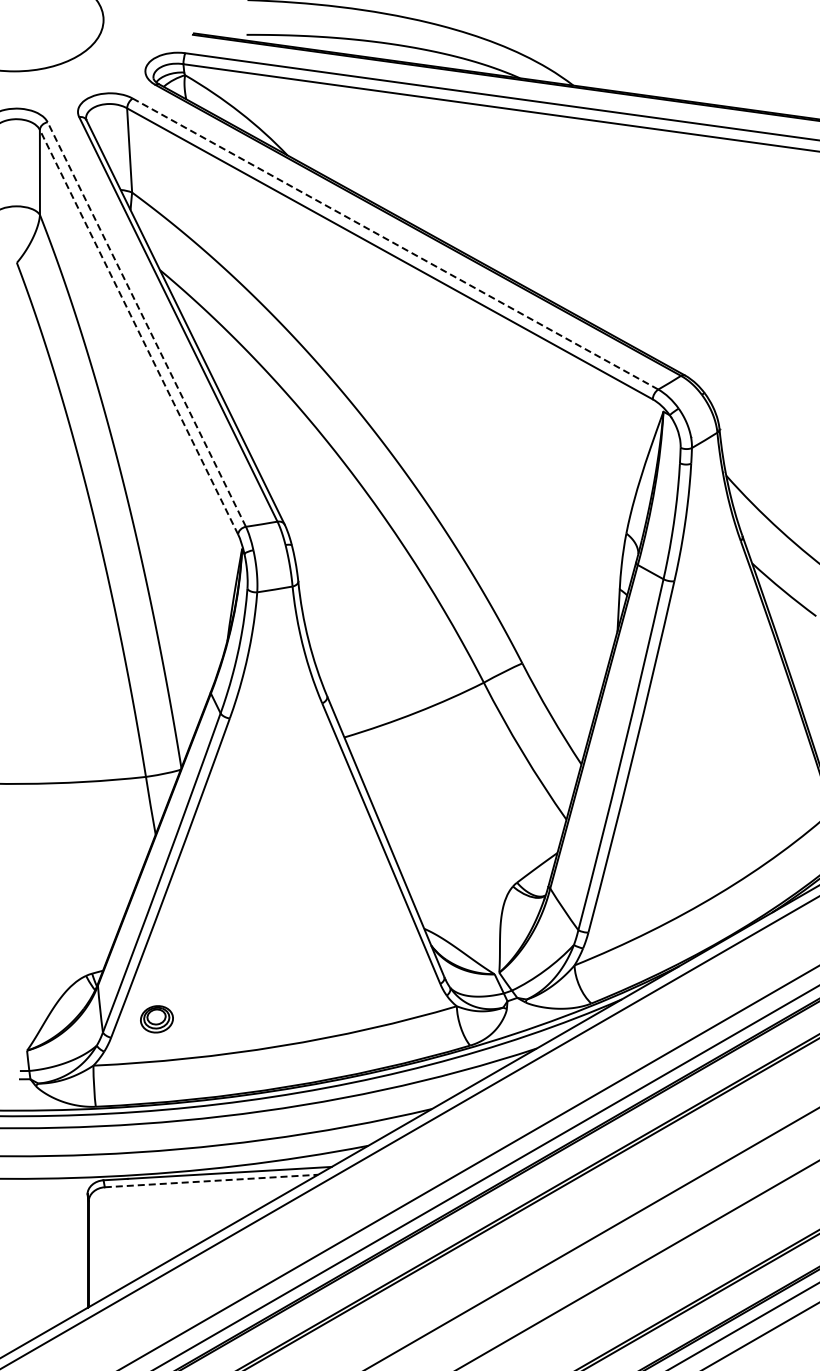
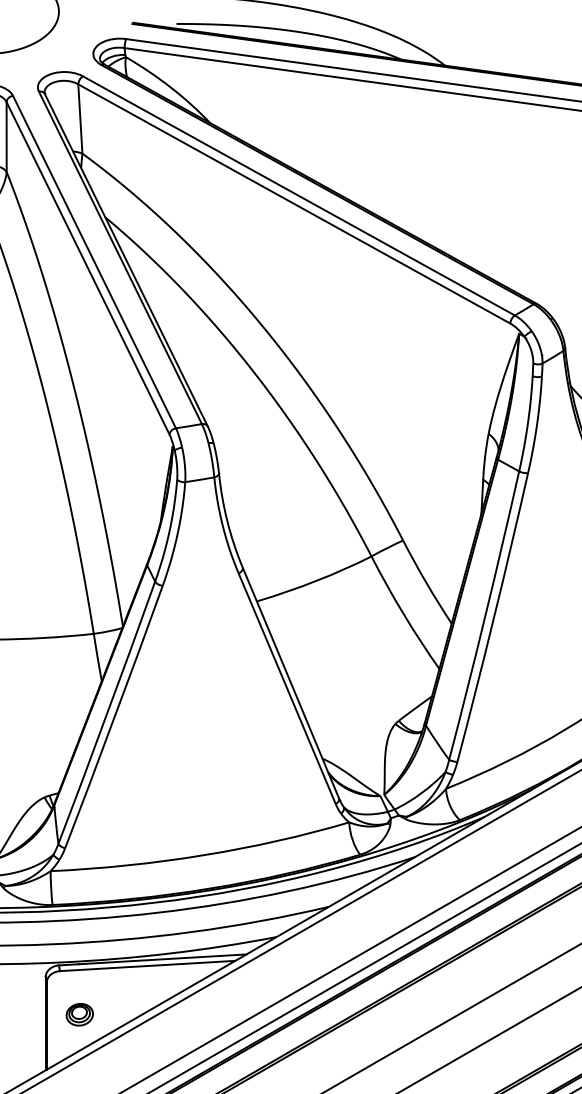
line: (395, 243) -> (298, 195), dashed -> solid
line: (146, 324) -> (94, 262), dashed -> solid
line: (138, 331) -> (87, 267), dashed -> solid
part: (156, 1019) -> (79, 1014), moved
line: (211, 1181) -> (147, 966), dashed -> solid

